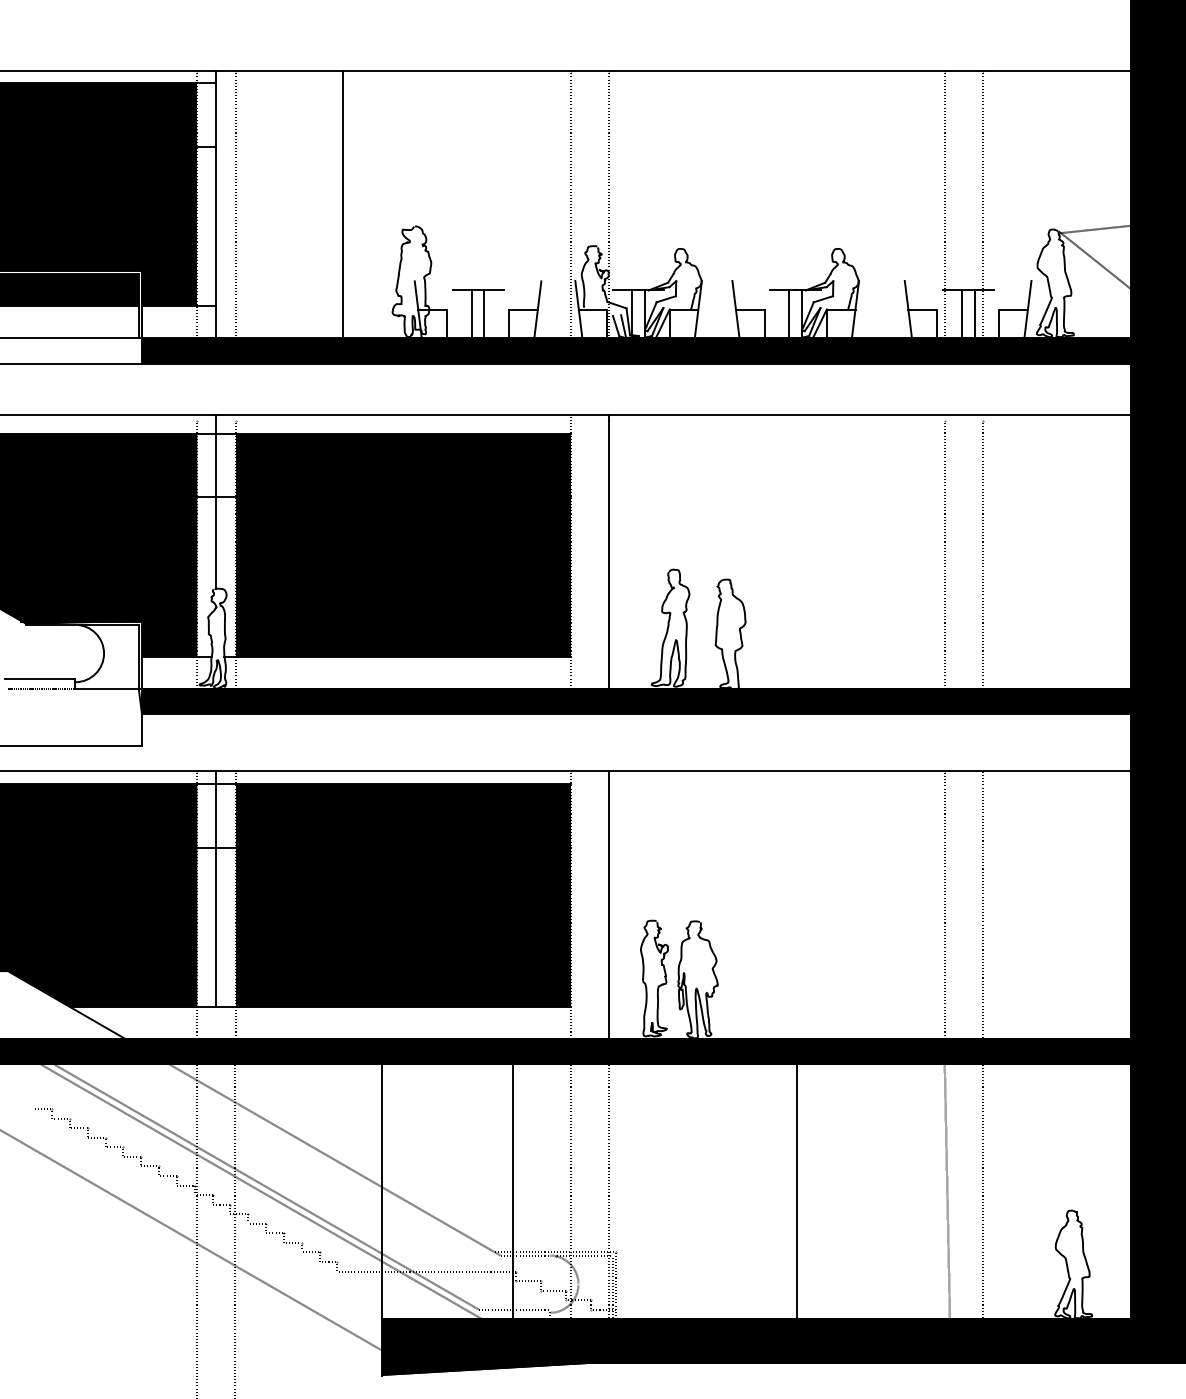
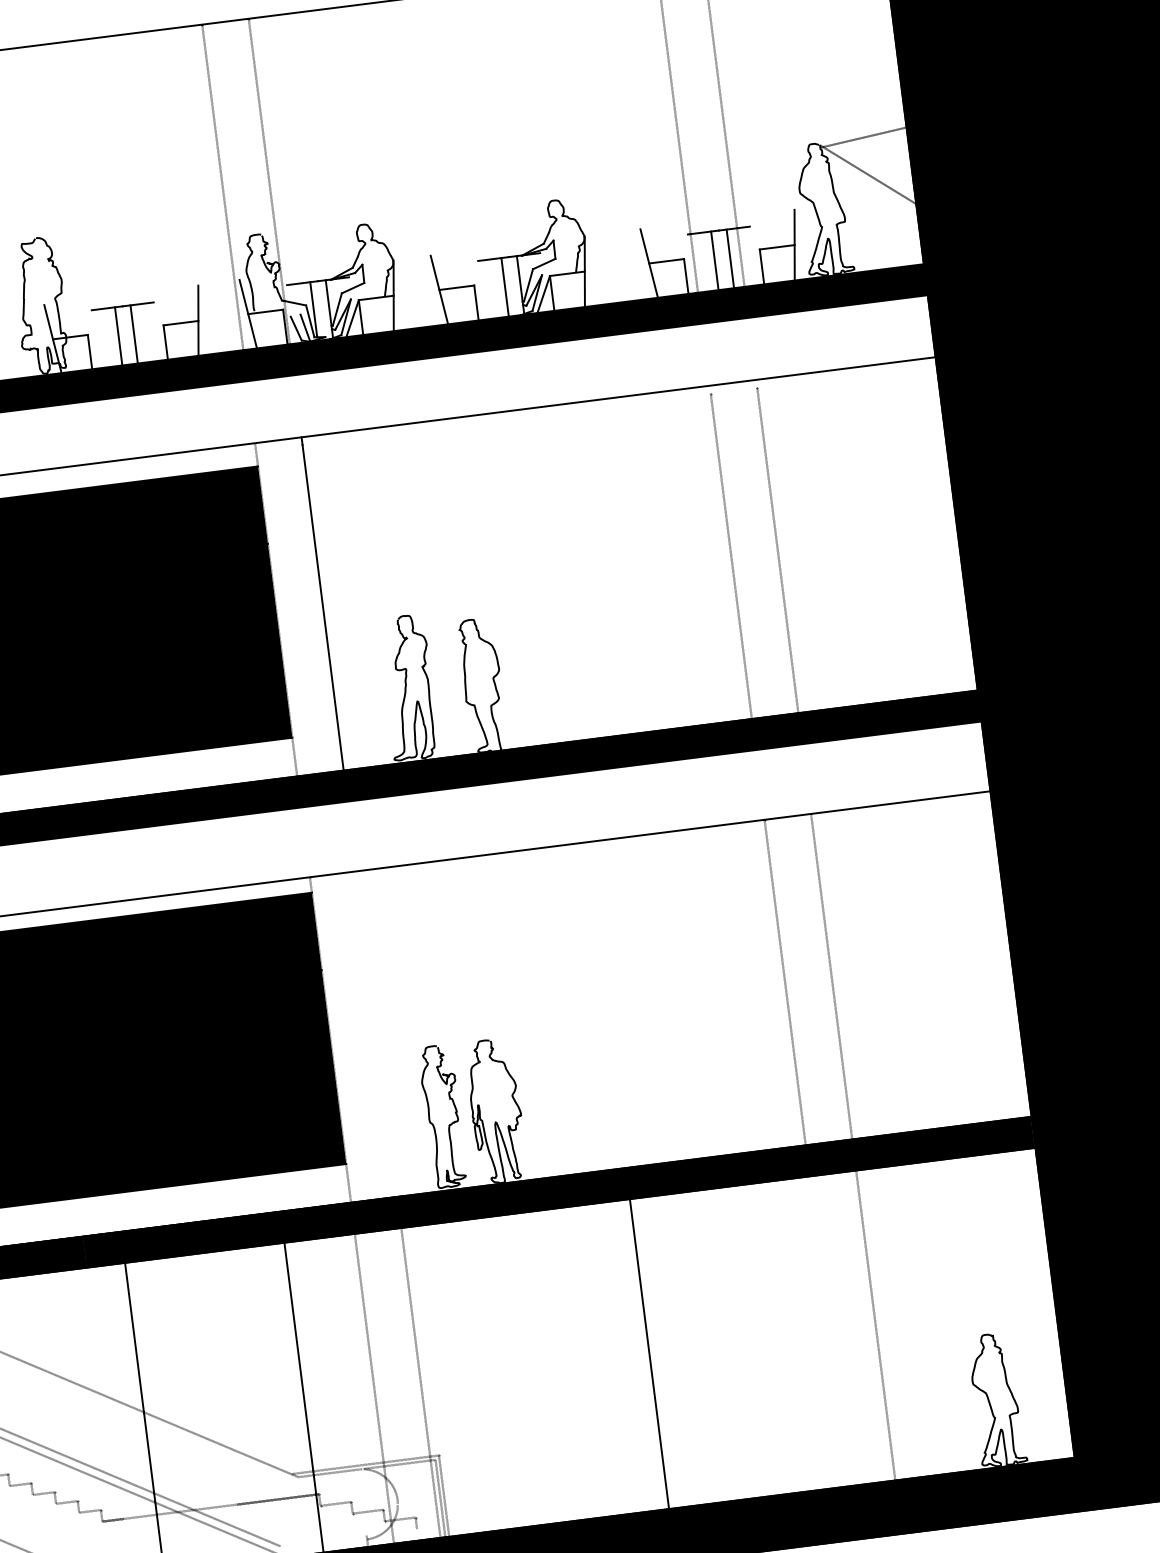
line: (609, 904) -> (377, 1033), removed
line: (946, 1191) -> (831, 1330), removed
line: (514, 1309) -> (323, 1540), removed
line: (603, 1309) -> (431, 1526), removed

